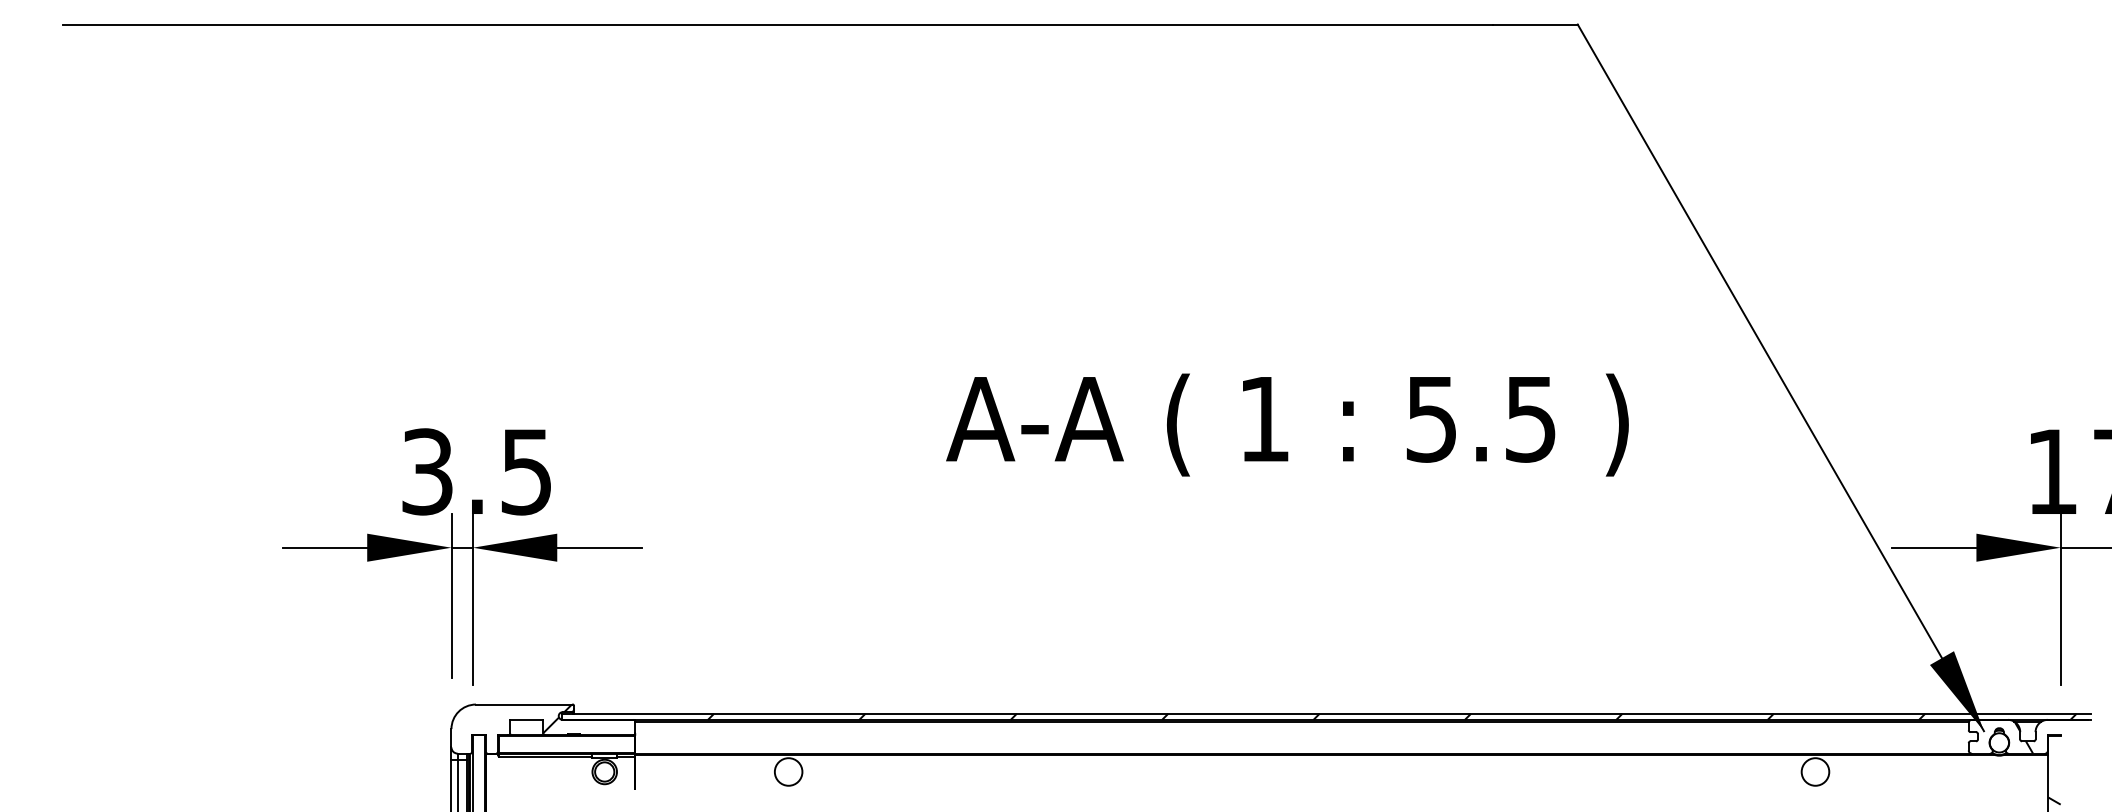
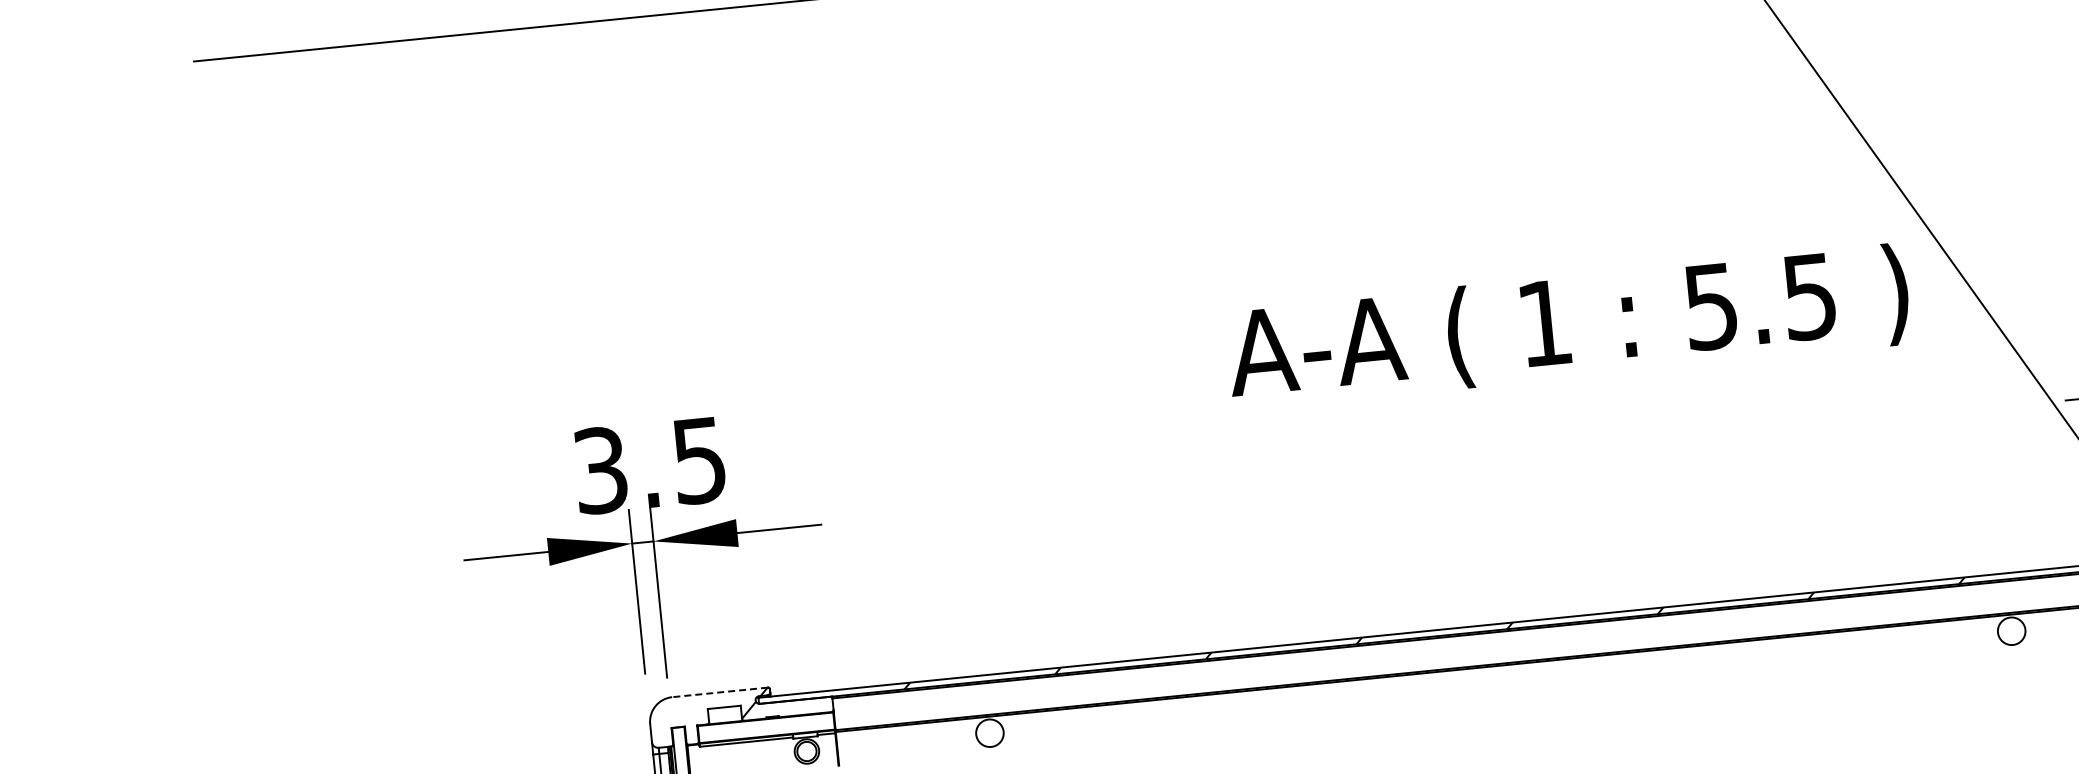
text: (1287, 424) -> (1568, 326), moved
line: (523, 704) -> (719, 692), solid -> dashed

